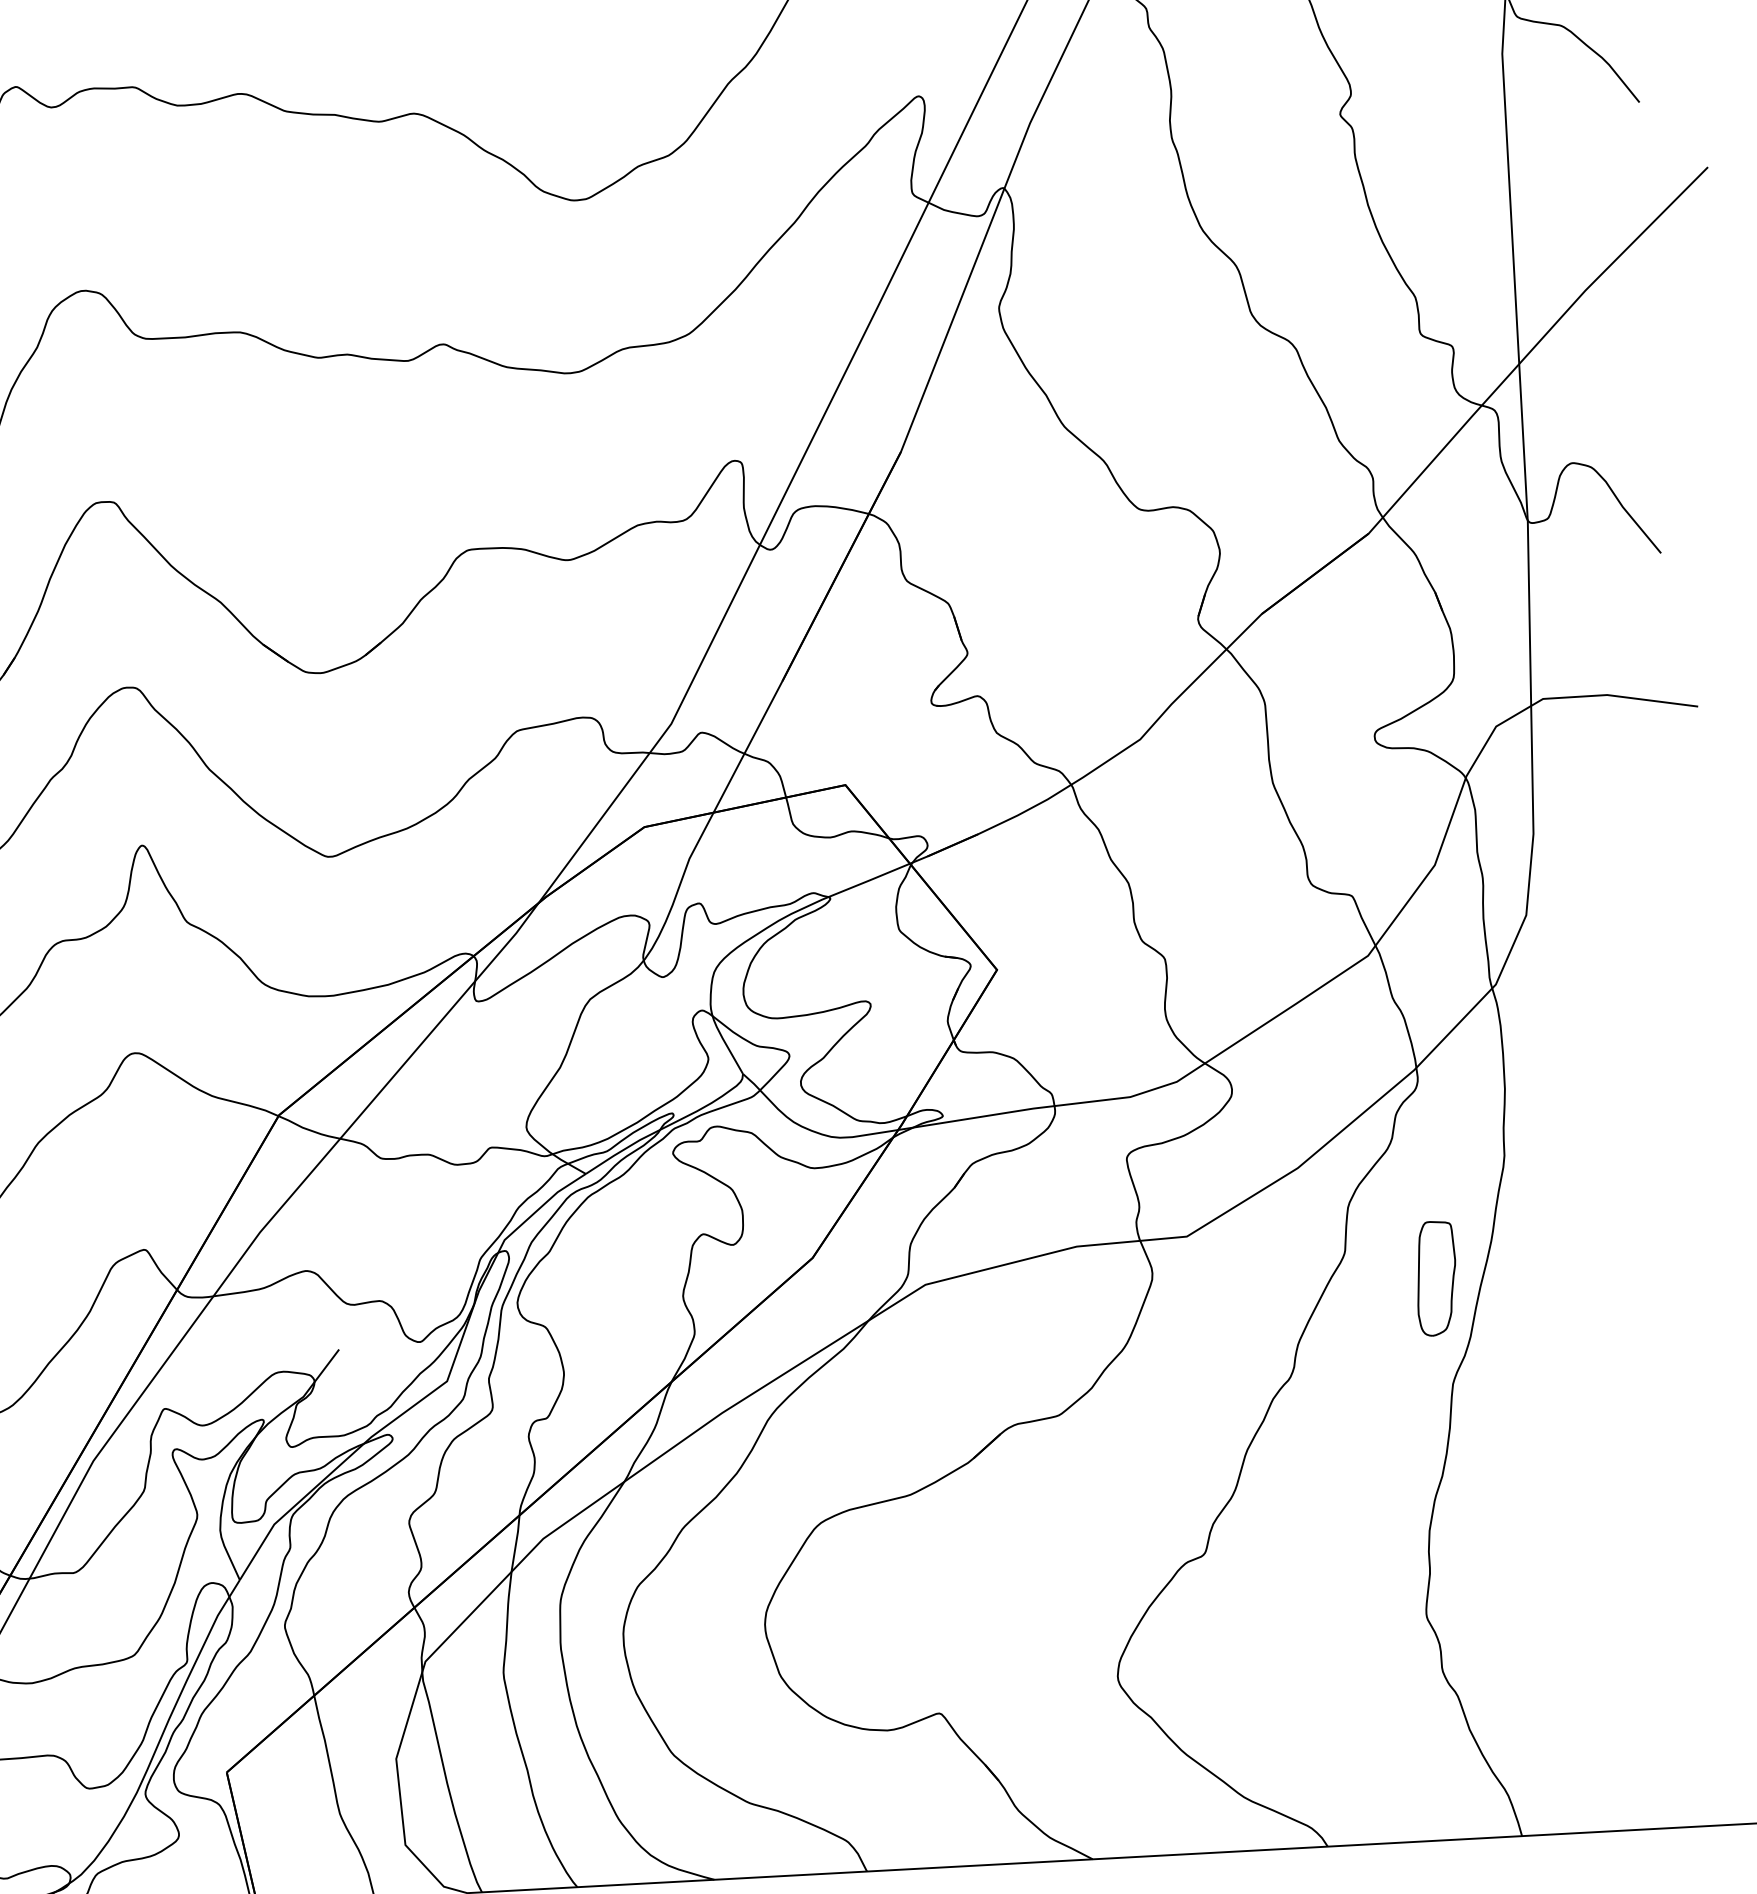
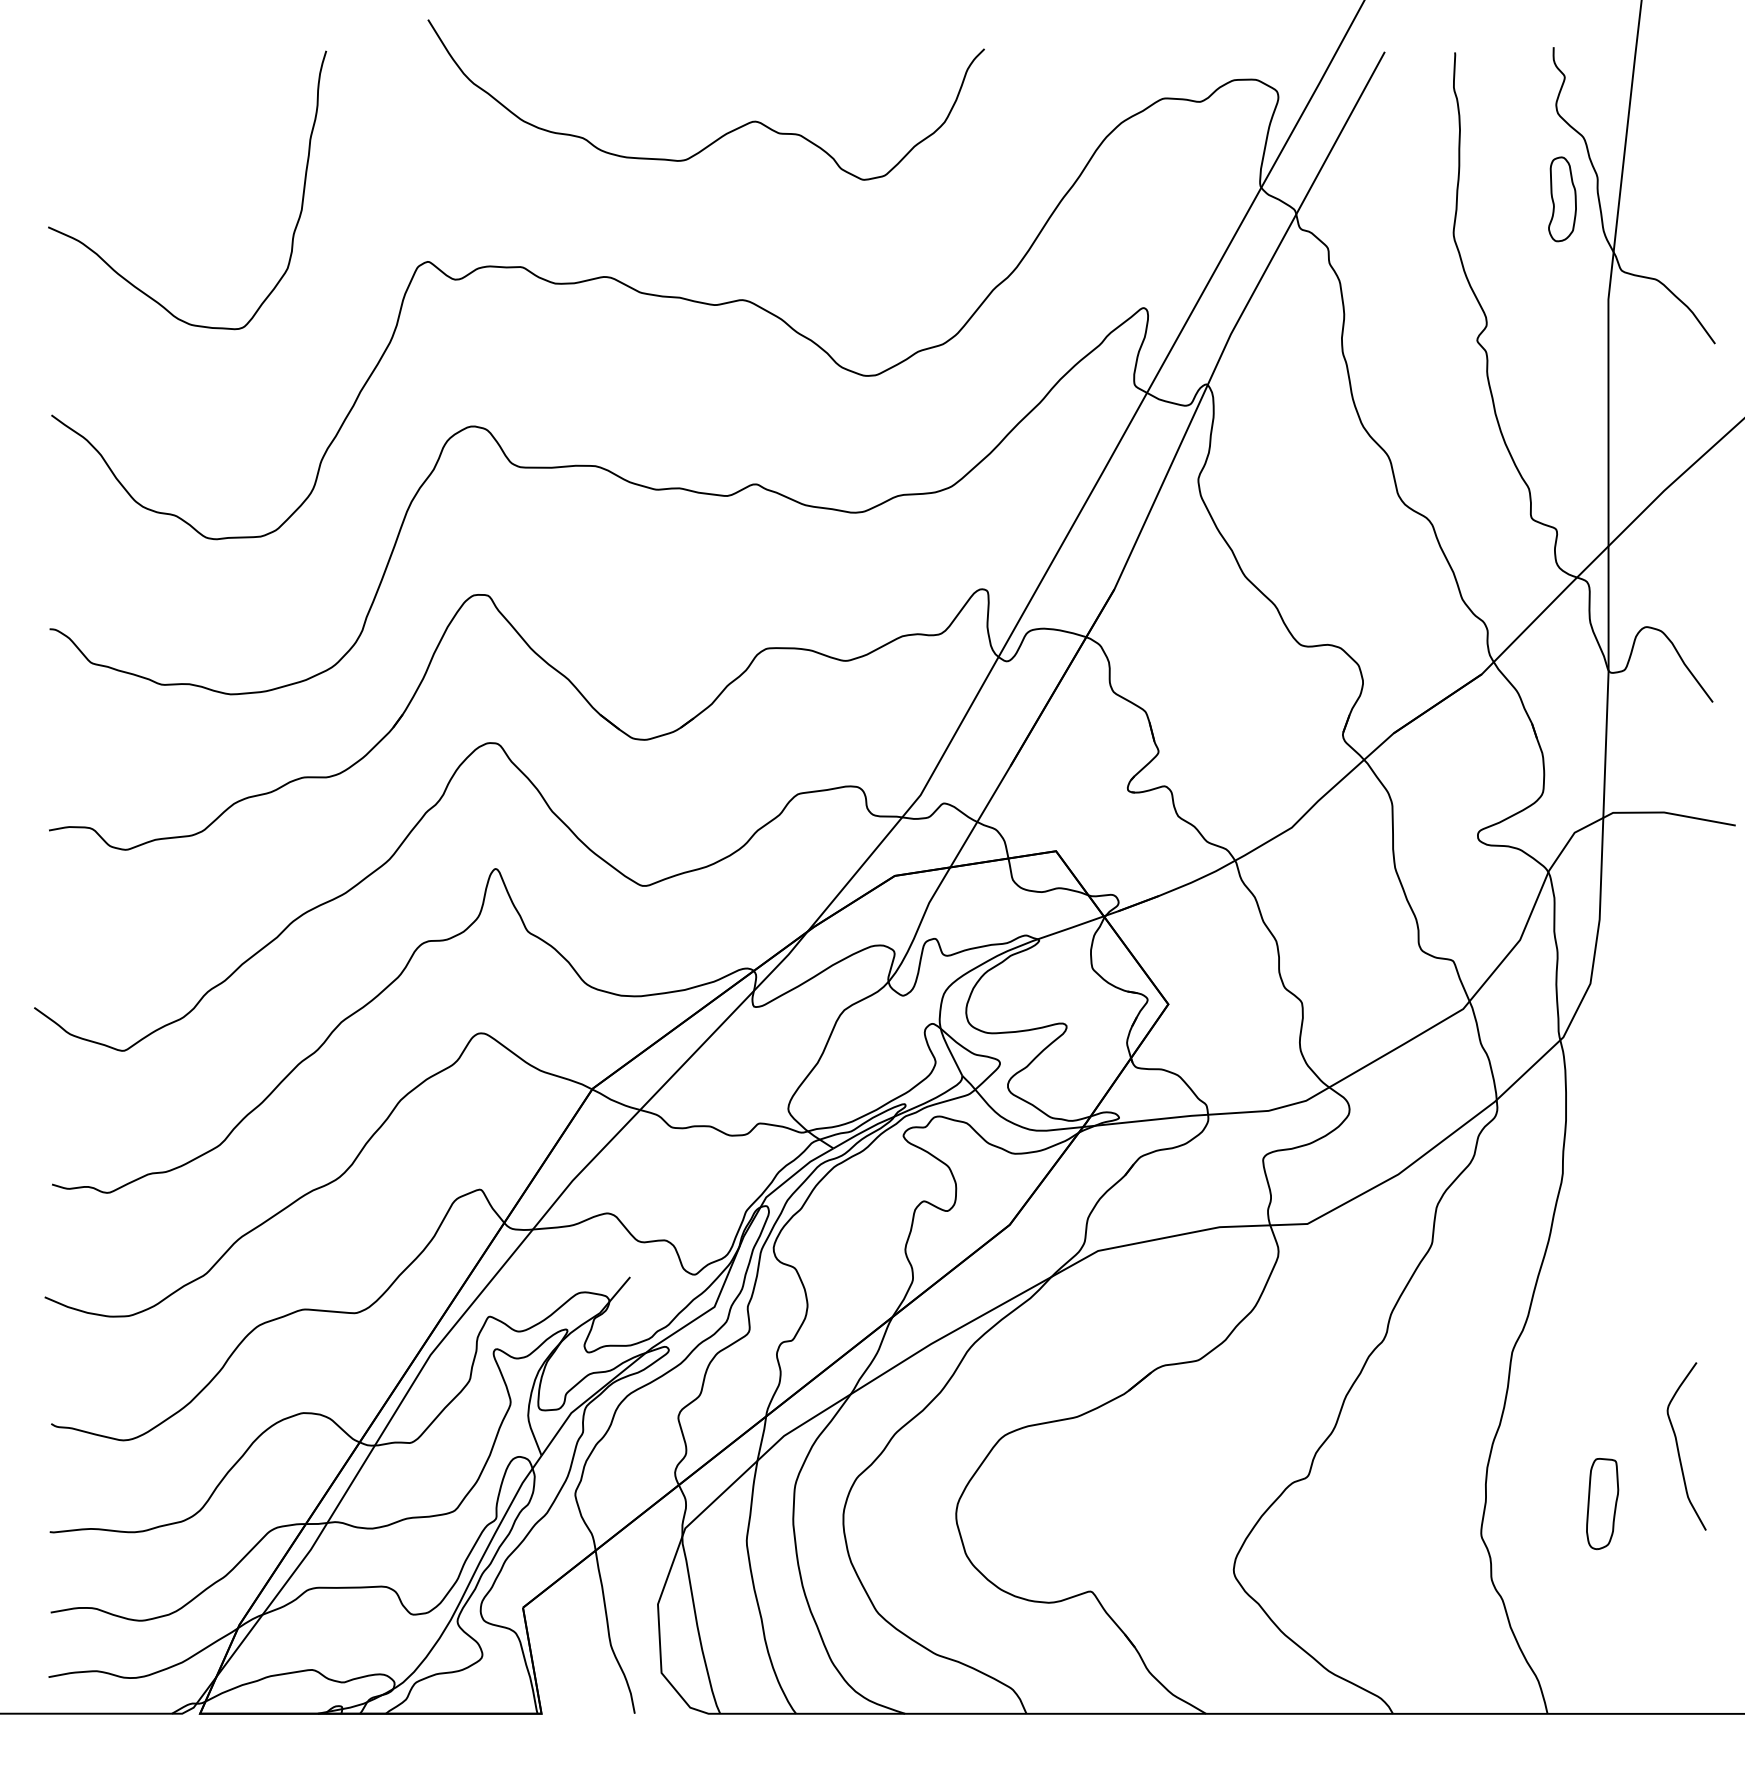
part: (1436, 1279) -> (1602, 1504), moved
curve: (1668, 1491) -> (1678, 1446), added

